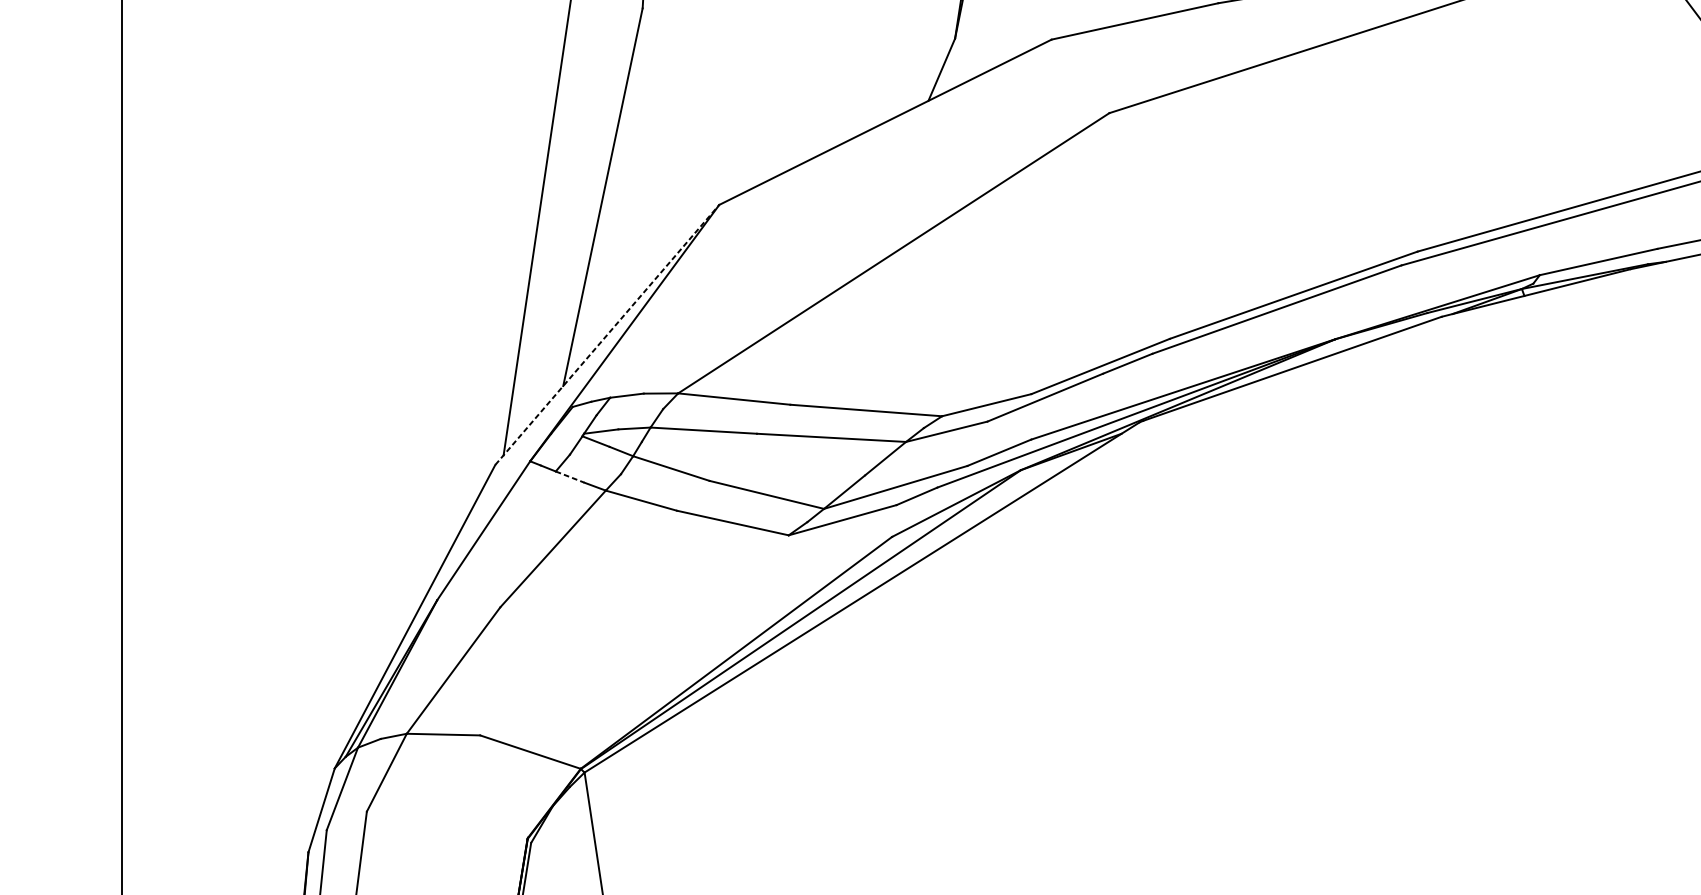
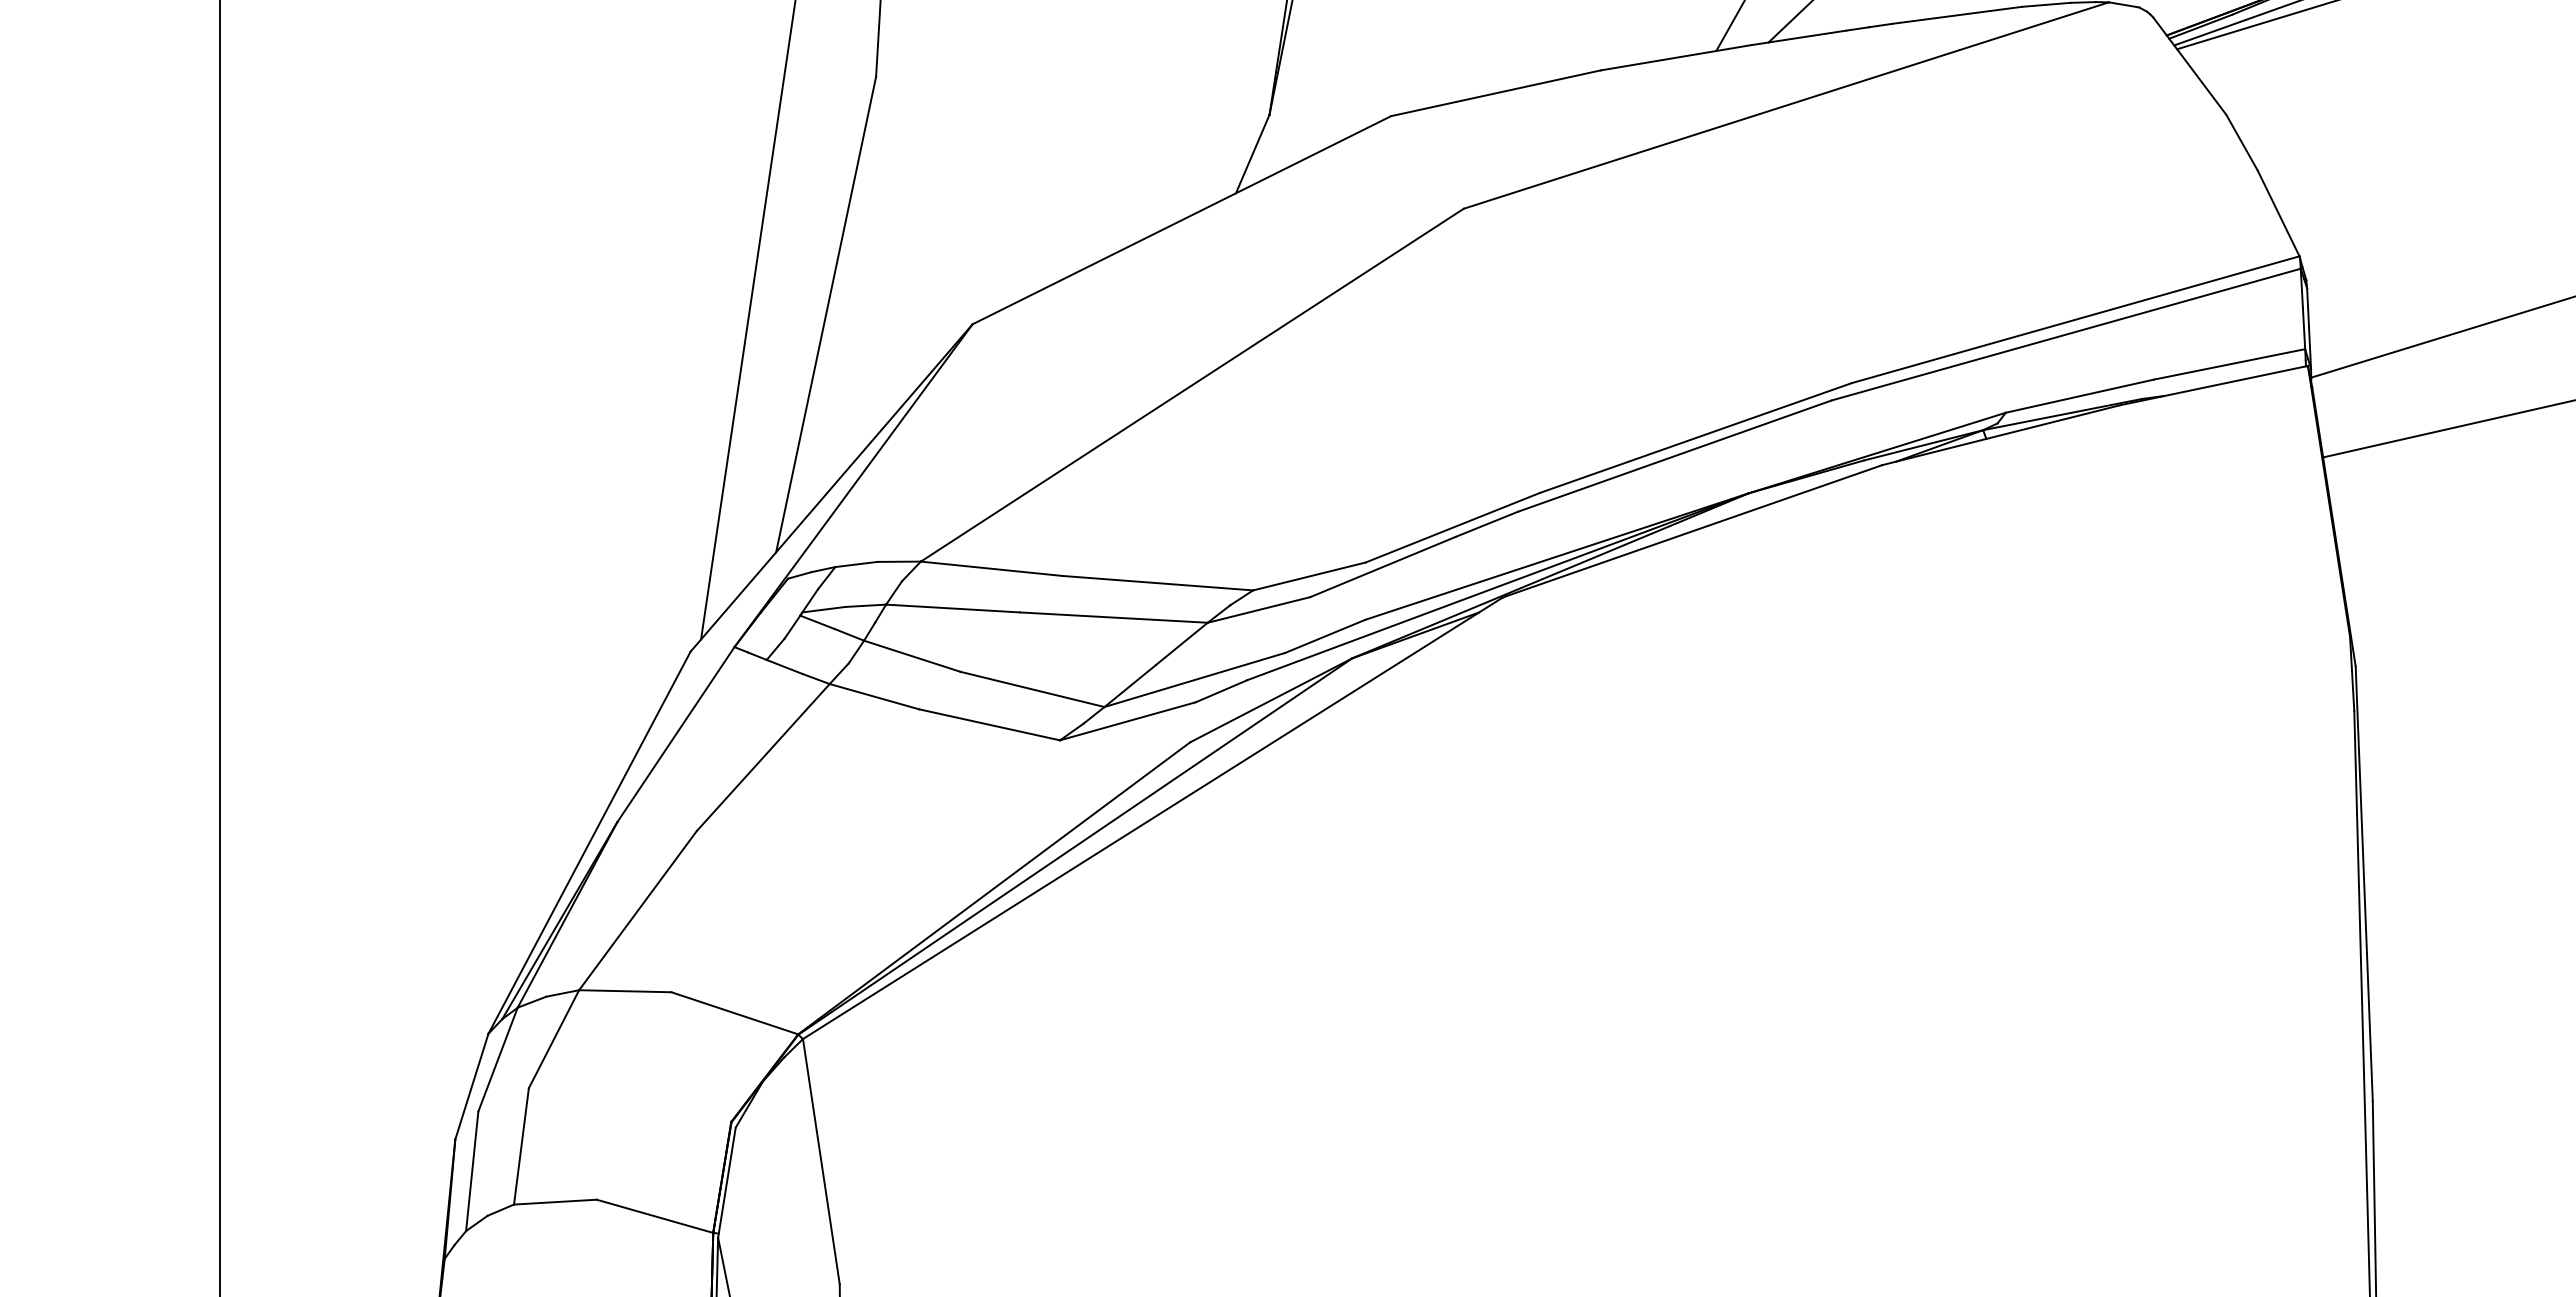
line: (607, 334) -> (831, 487), dashed -> solid
line: (570, 477) -> (785, 667), dashed -> solid

